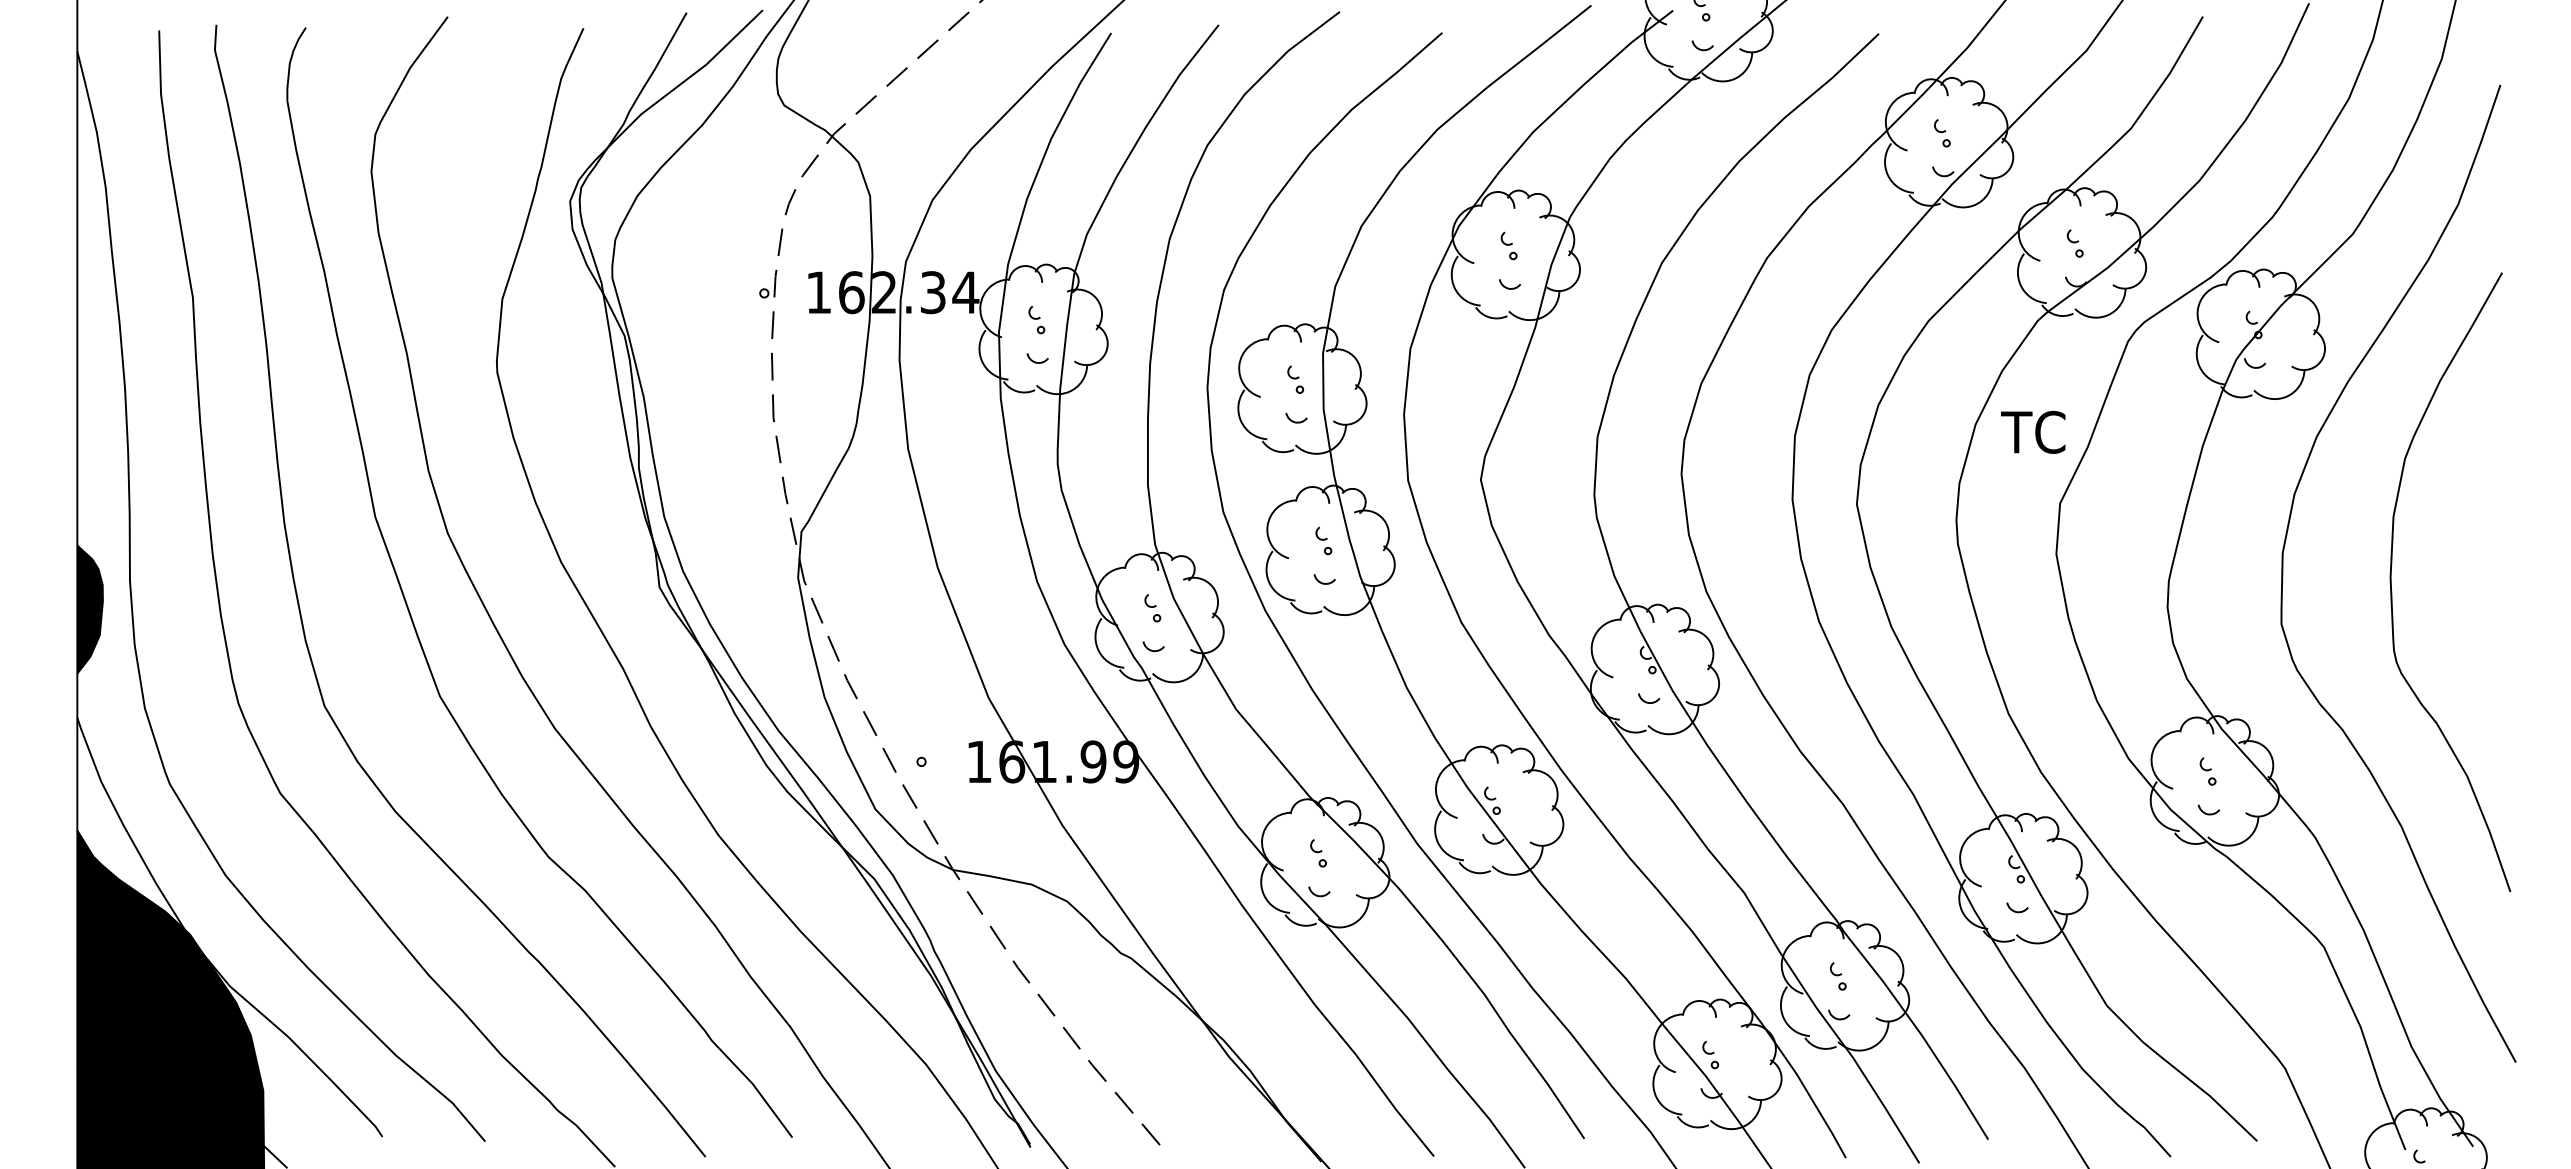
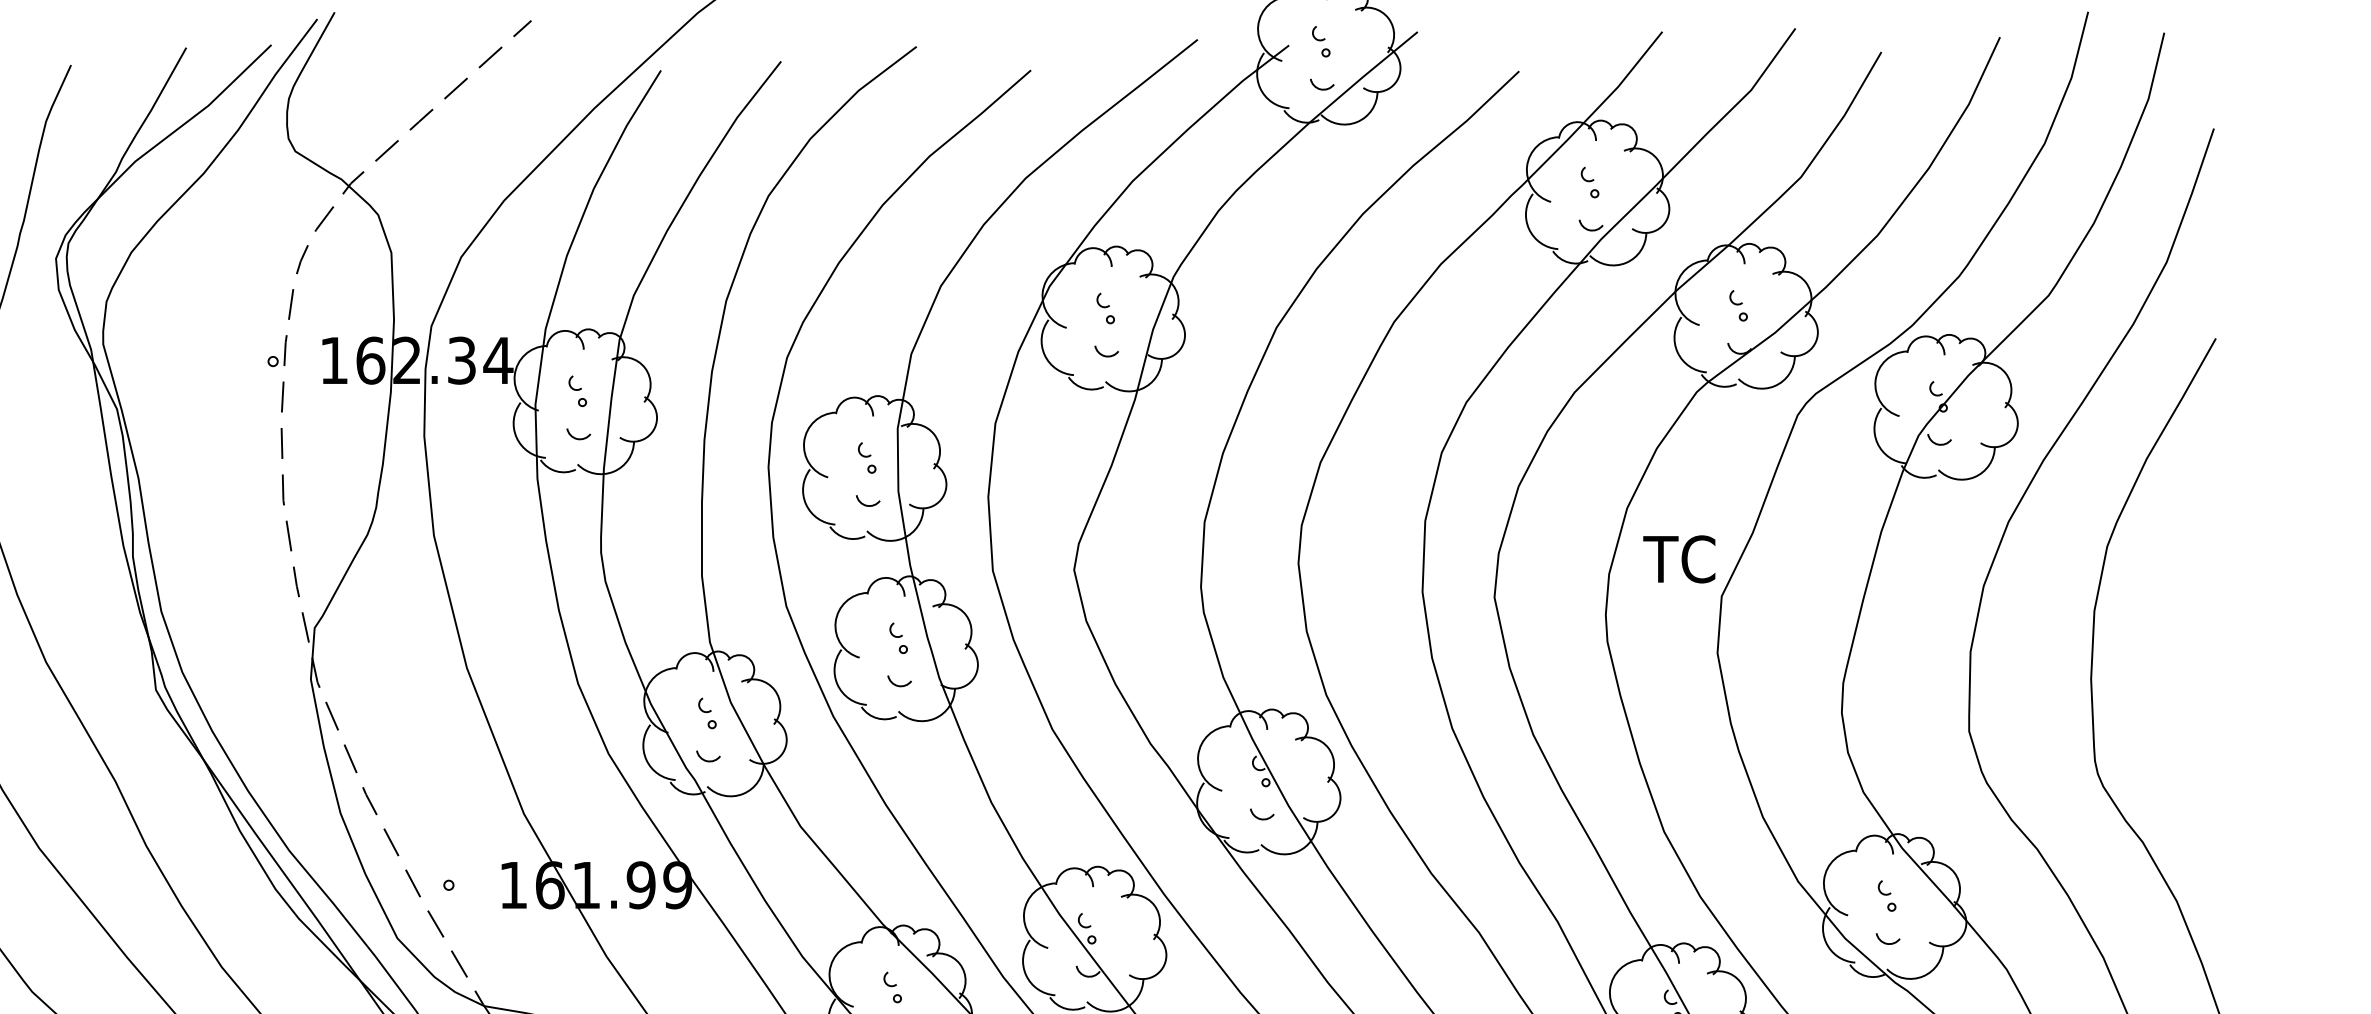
text: (2033, 431) -> (1679, 558), moved

